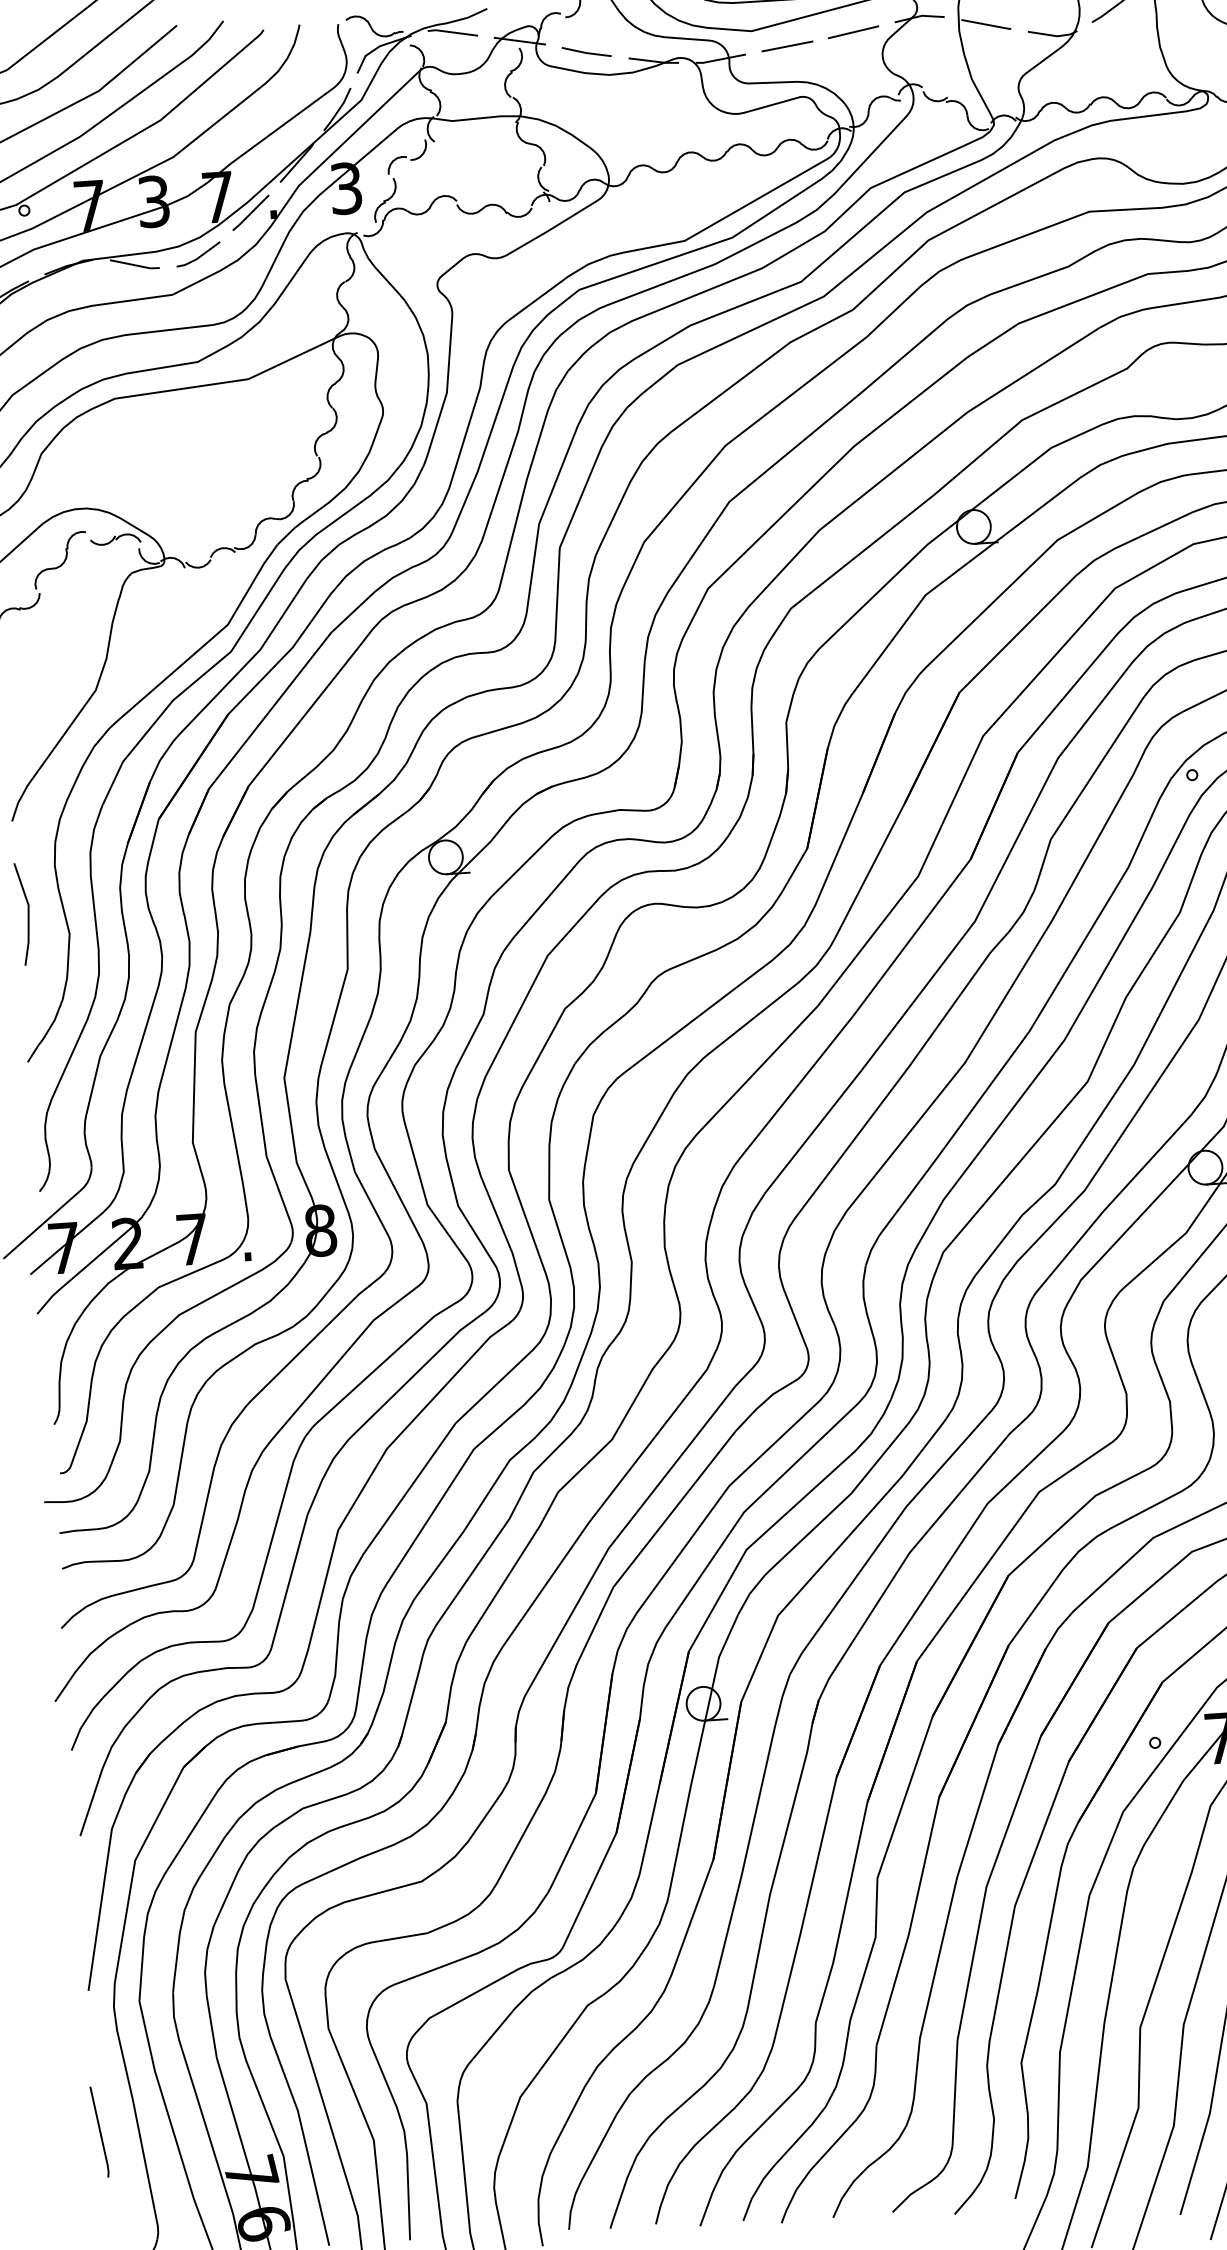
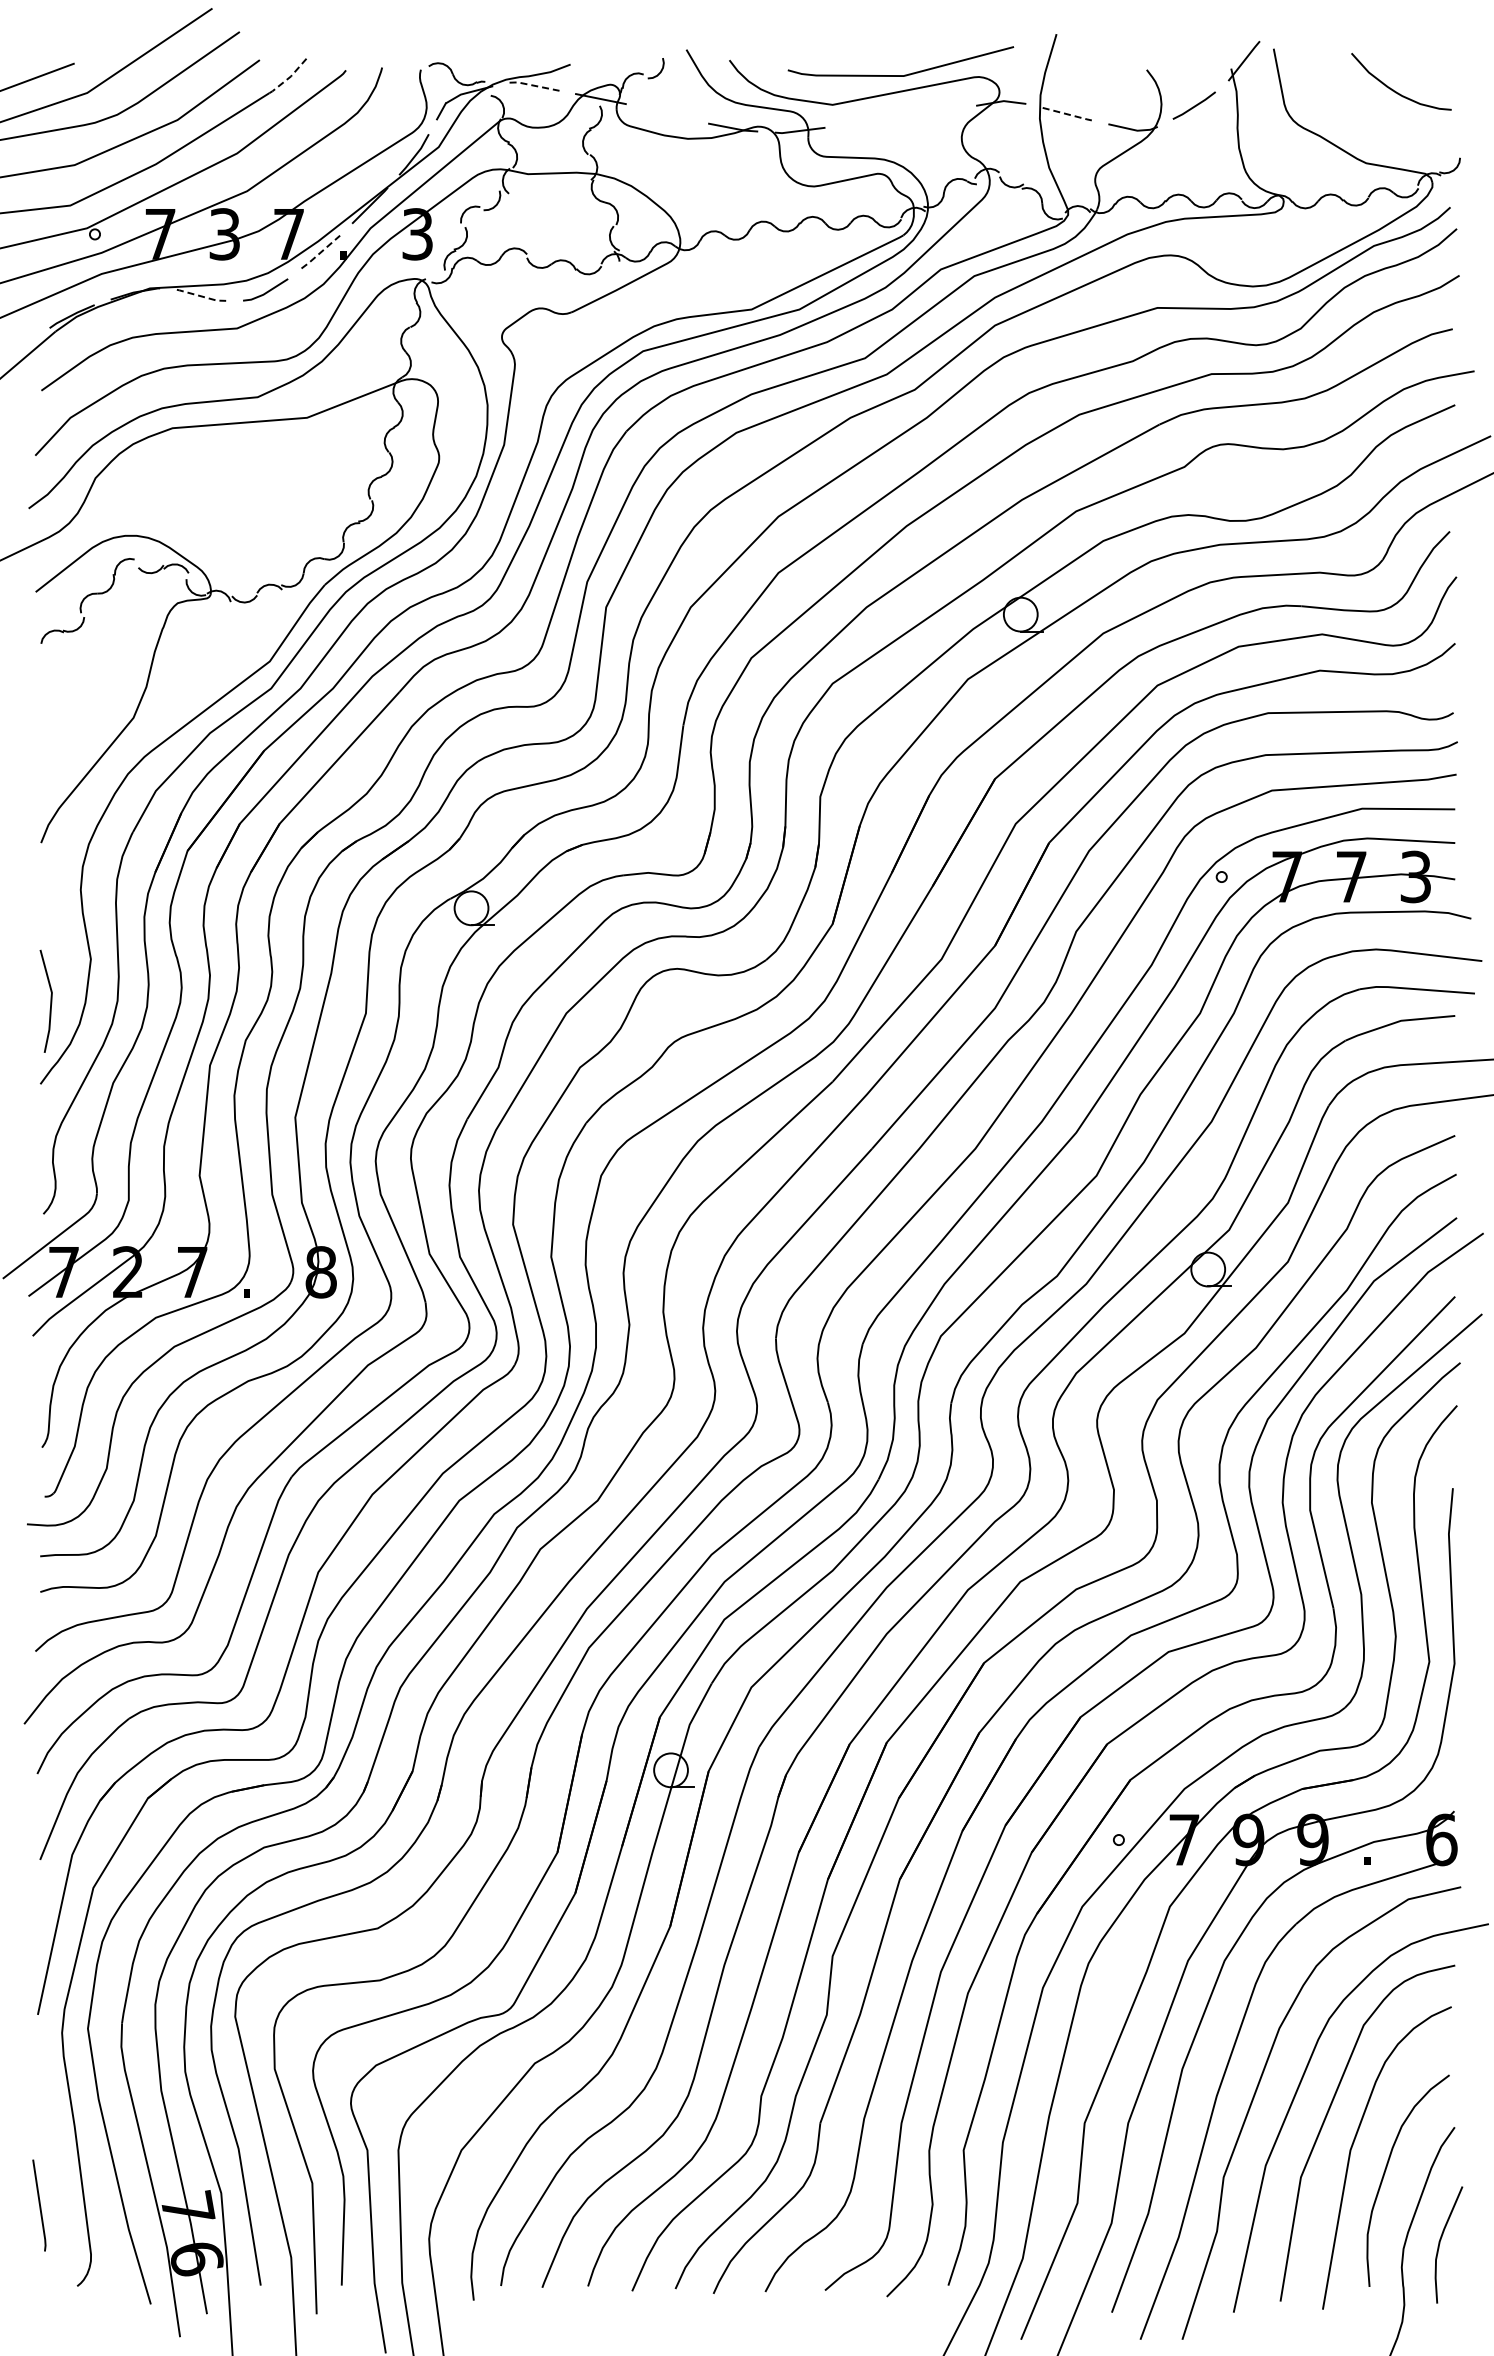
line: (986, 24) -> (1067, 114), solid -> dashed
line: (853, 31) -> (934, 112), removed
line: (452, 32) -> (534, 85), solid -> dashed
line: (207, 40) -> (289, 77), solid -> dashed
line: (787, 46) -> (867, 122), removed
line: (586, 52) -> (666, 114), removed
line: (250, 213) -> (320, 252), solid -> dashed
line: (134, 265) -> (201, 296), solid -> dashed
line: (27, 913) -> (50, 1000), moved
line: (99, 2132) -> (39, 2205), moved

